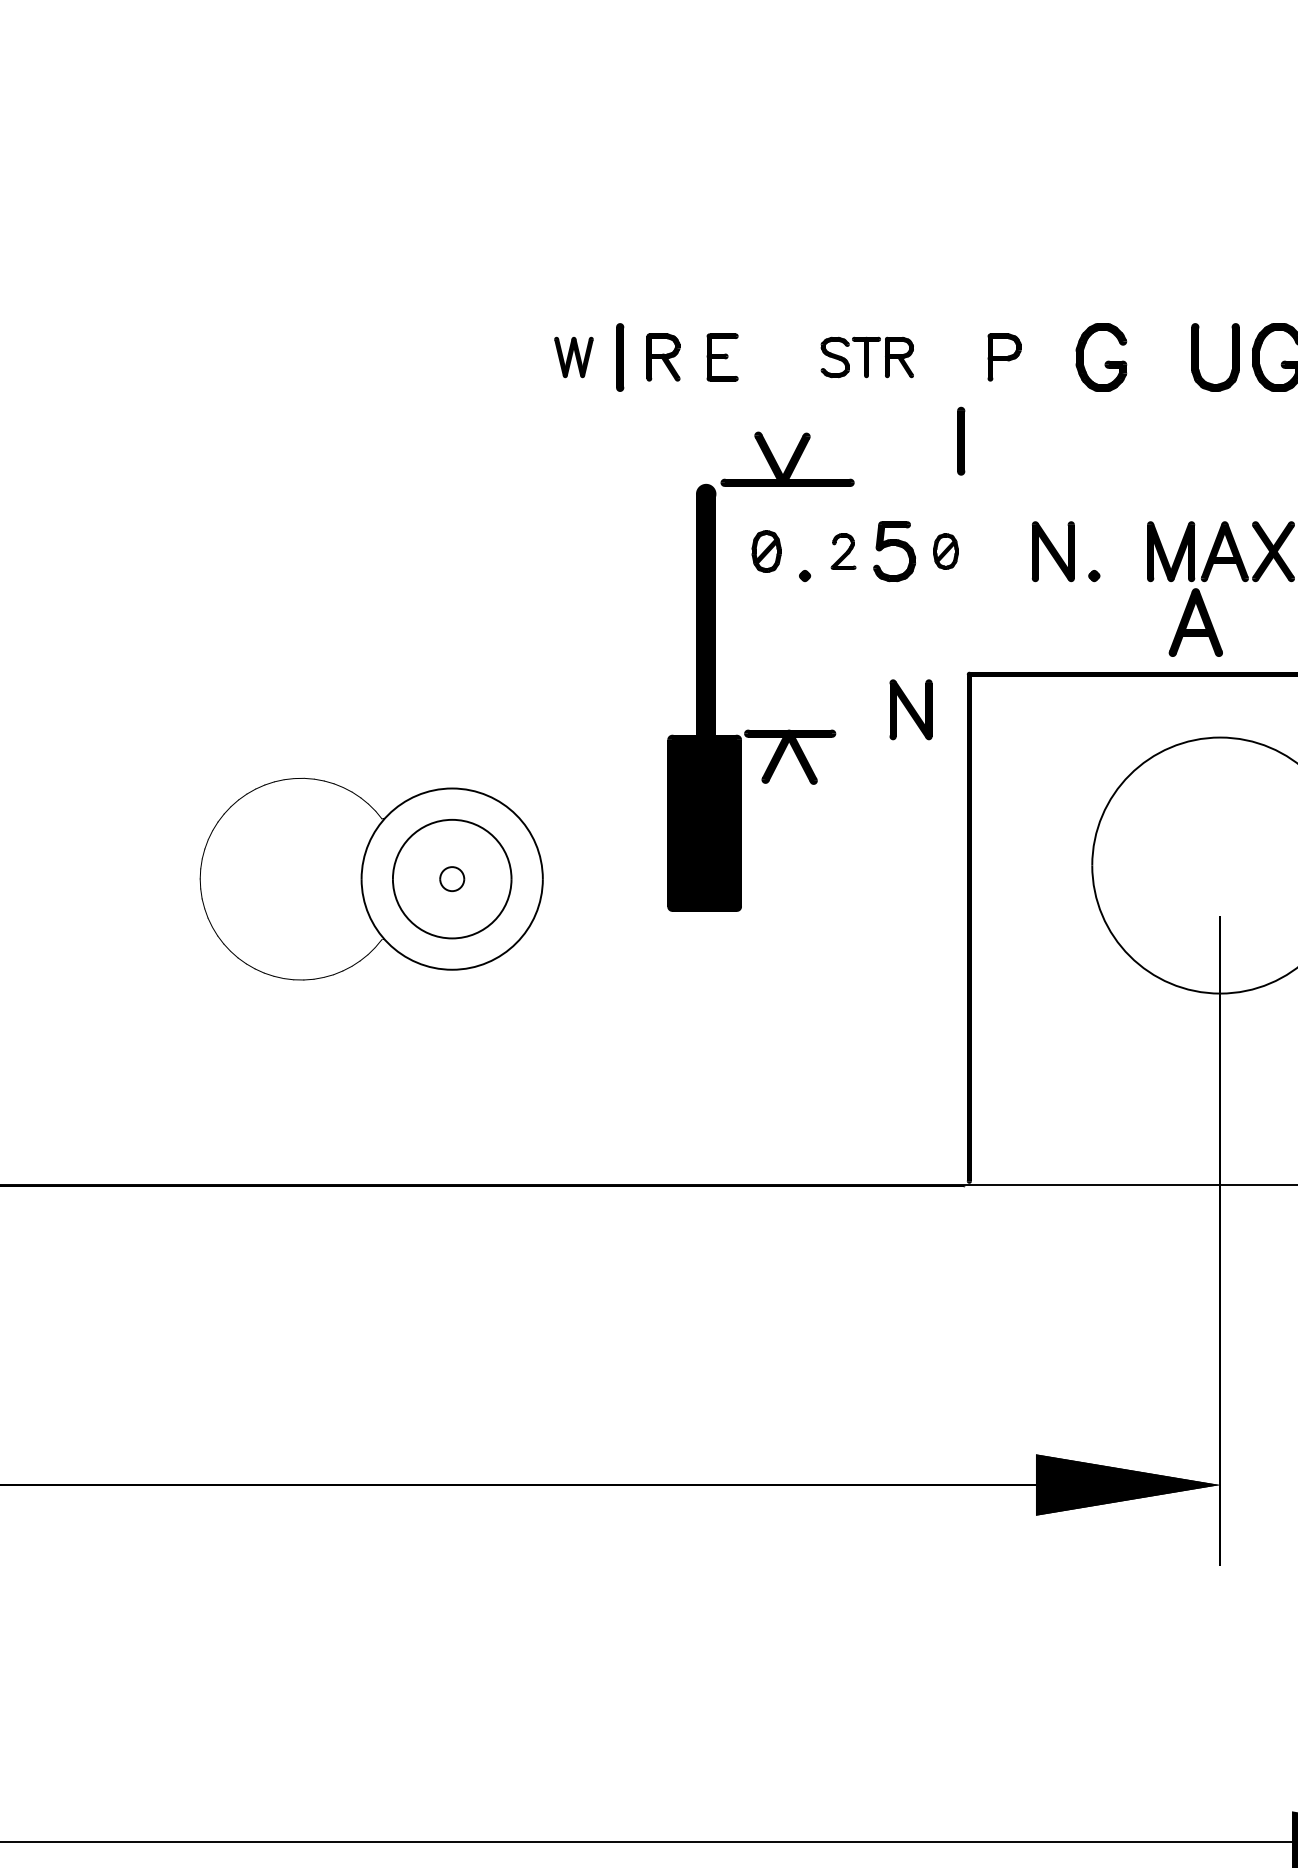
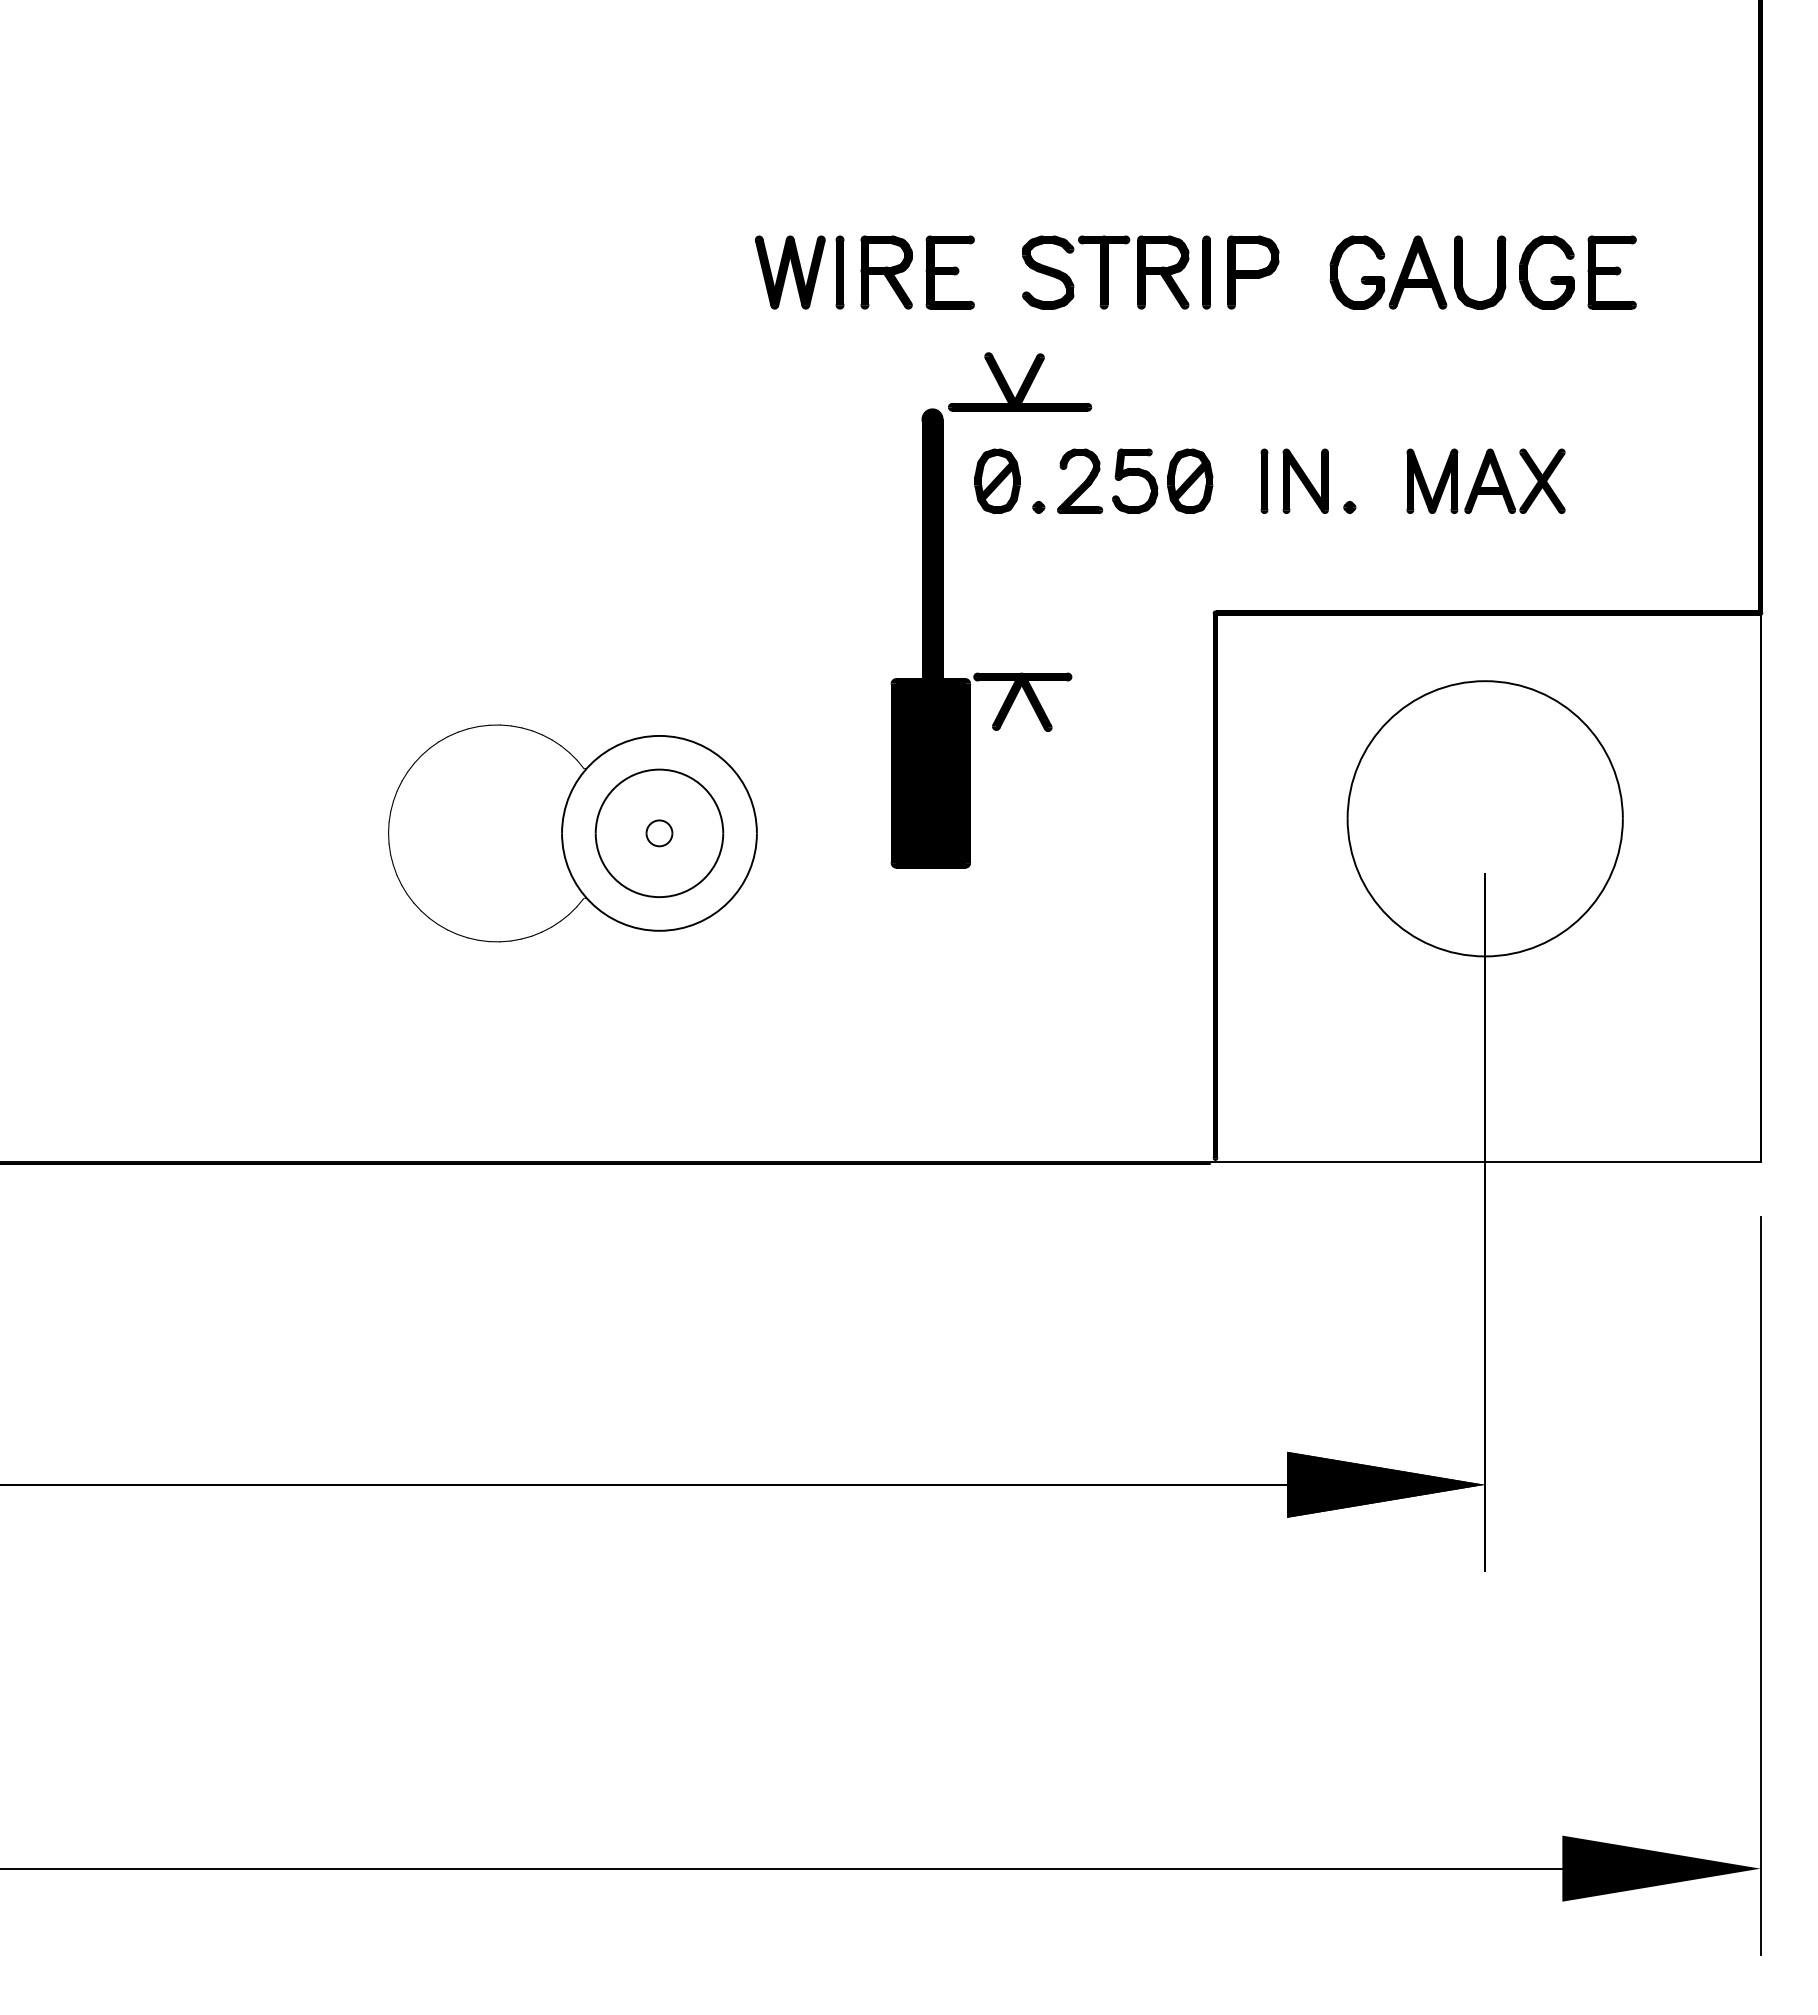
part: (574, 357) -> (790, 272), size x1.67
part: (663, 357) -> (886, 272), size x1.43
part: (721, 357) -> (949, 272), size x1.43
part: (867, 357) -> (1105, 272), size x1.67
part: (1004, 357) -> (1253, 272), size x1.43
part: (961, 441) -> (1206, 272), moved
part: (766, 550) -> (997, 480), size x1.43
part: (843, 550) -> (1080, 480), size x1.67
part: (946, 550) -> (1190, 480), size x1.67
part: (1014, 550) -> (1264, 480), added
part: (1195, 622) -> (1417, 272), moved
part: (910, 709) -> (1152, 650), removed

